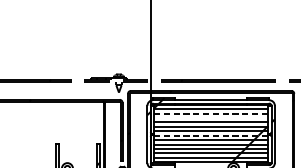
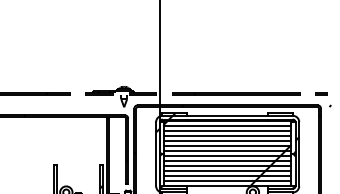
line: (210, 113) -> (227, 130), dashed -> solid
line: (210, 117) -> (227, 135), added
line: (210, 135) -> (227, 155), dashed -> solid

